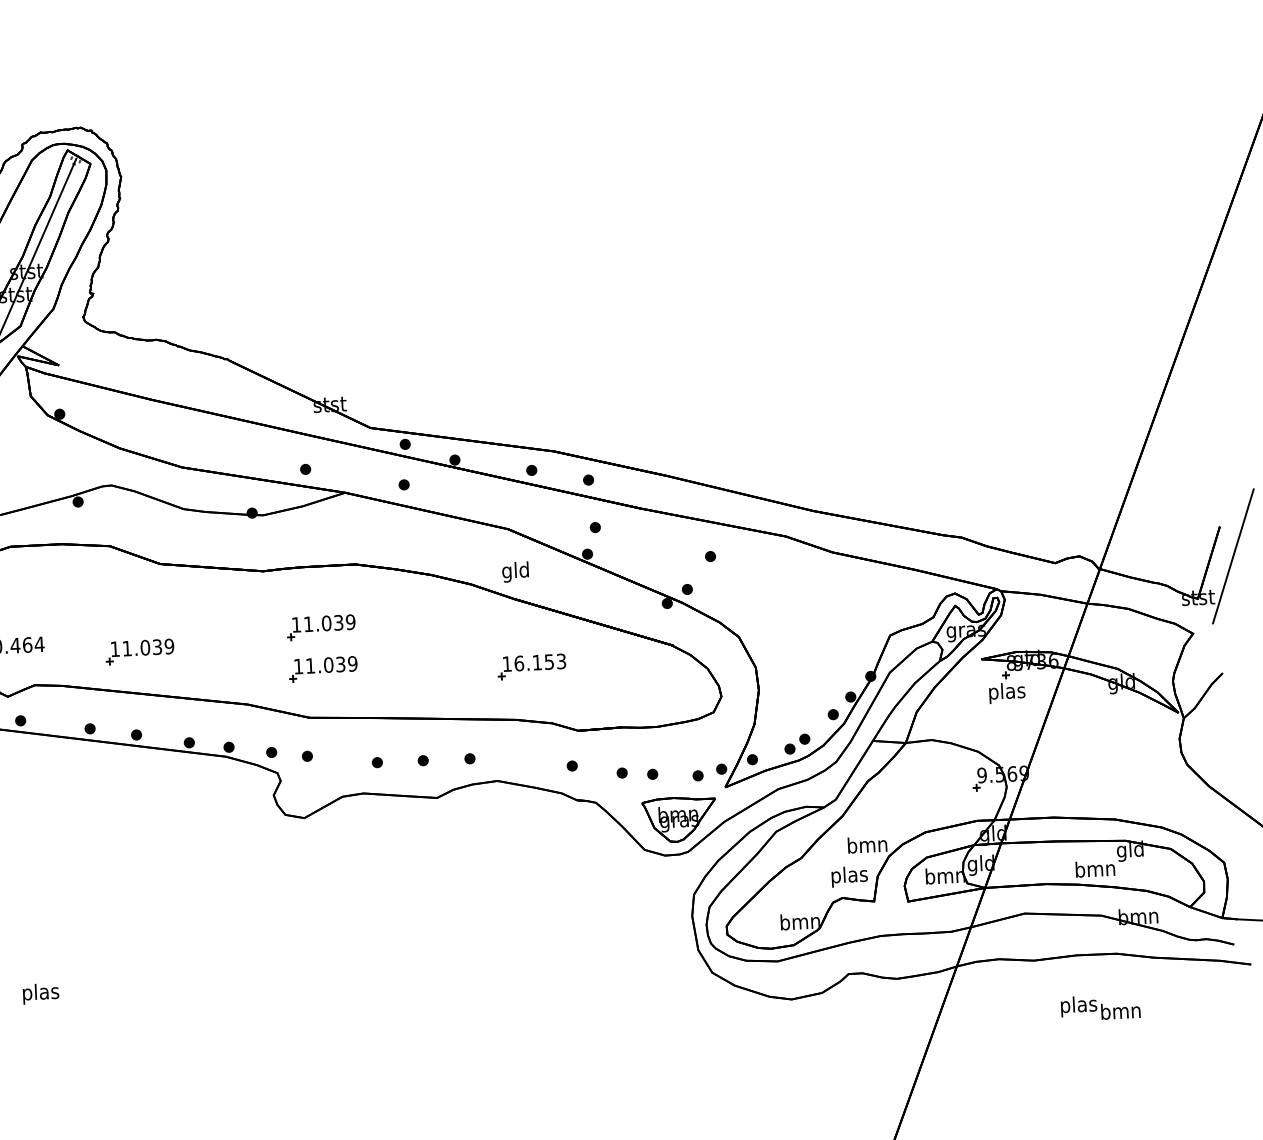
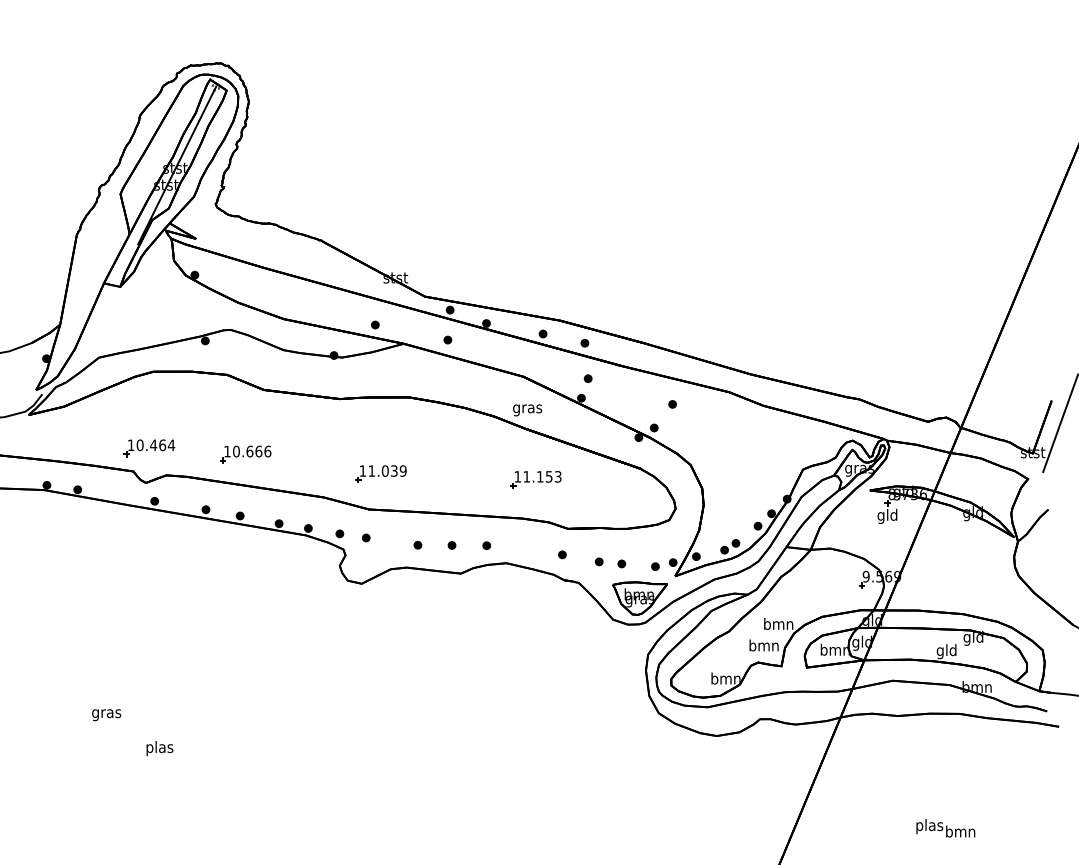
text: (515, 571) -> (527, 408), gld -> gras
part: (320, 626) -> (380, 442), removed
text: (148, 647) -> (252, 451), 11.039 -> 10.666
text: (518, 663) -> (526, 476), 16.153 -> 11.153
text: (1006, 691) -> (887, 515), plas -> gld
text: (1094, 870) -> (946, 651), bmn -> gld
text: (848, 876) -> (763, 646), plas -> bmn
text: (40, 993) -> (159, 748), moved
text: (1100, 1007) -> (945, 828), moved

